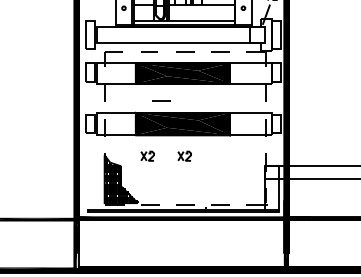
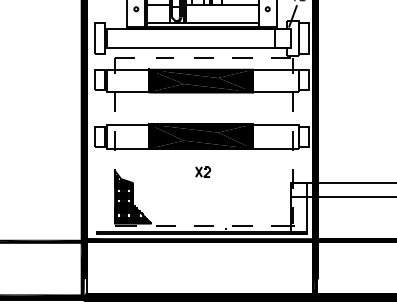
line: (161, 100) -> (177, 110), removed
part: (147, 155) -> (162, 171), removed

